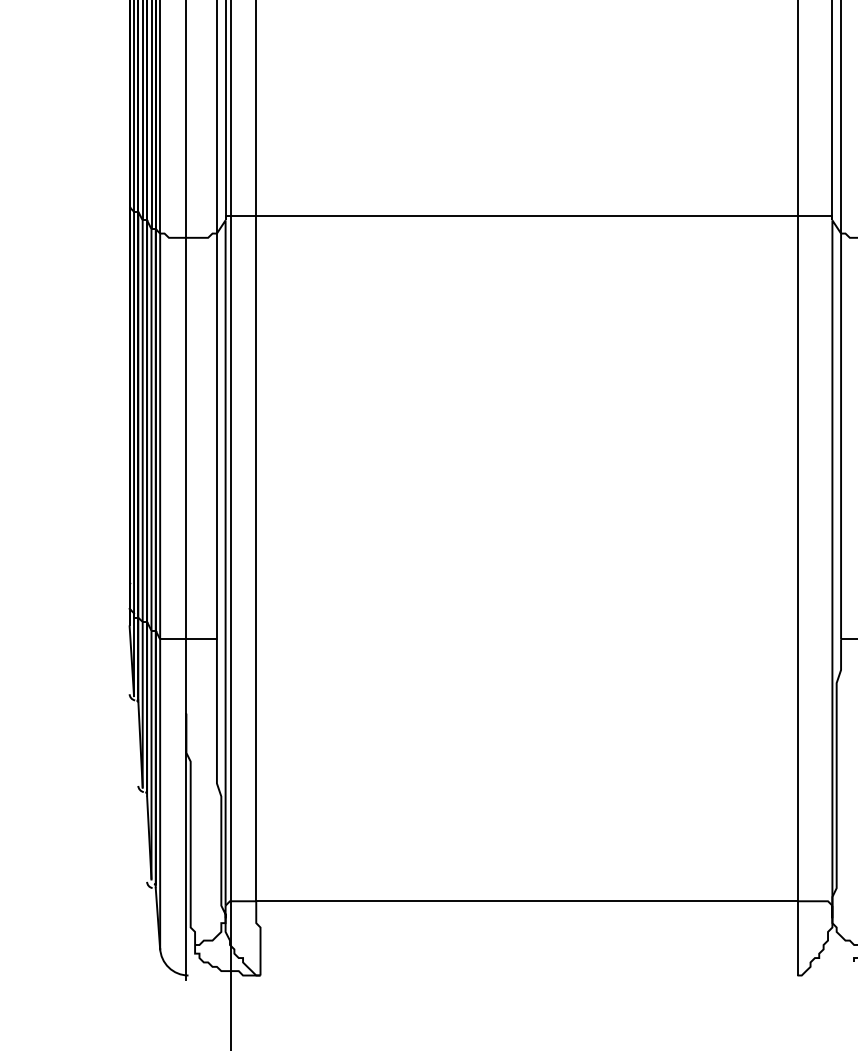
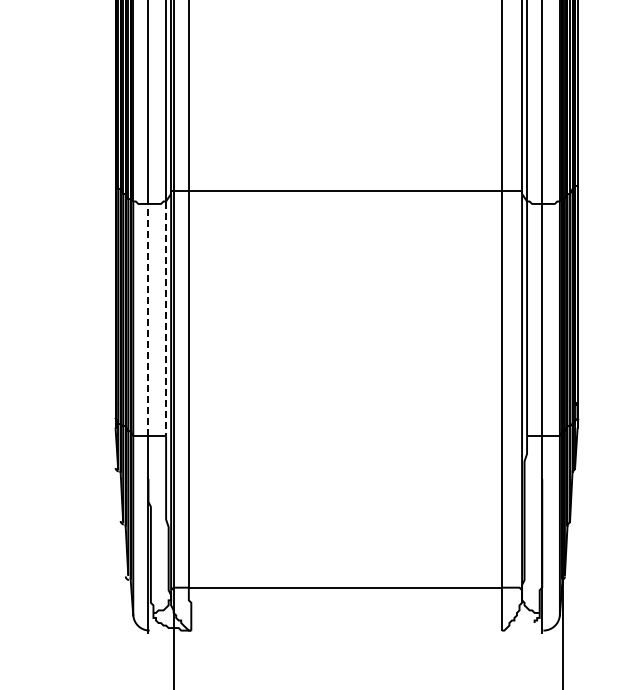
line: (186, 437) -> (148, 319), solid -> dashed
line: (217, 437) -> (166, 319), solid -> dashed

